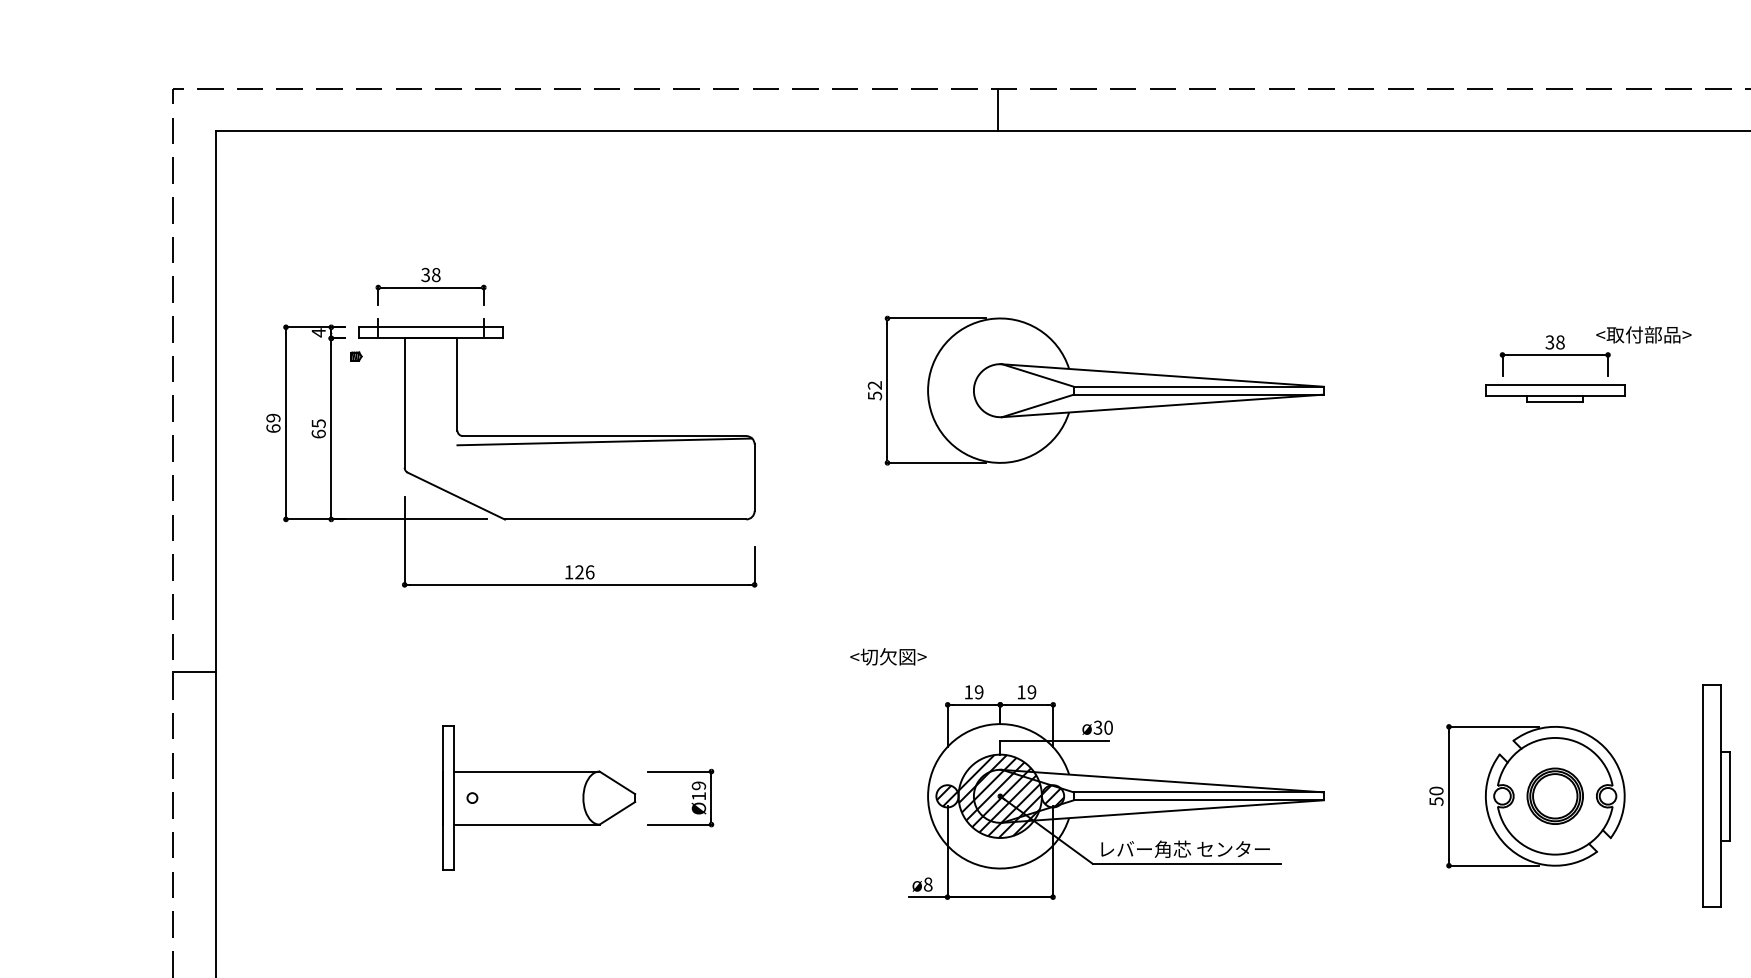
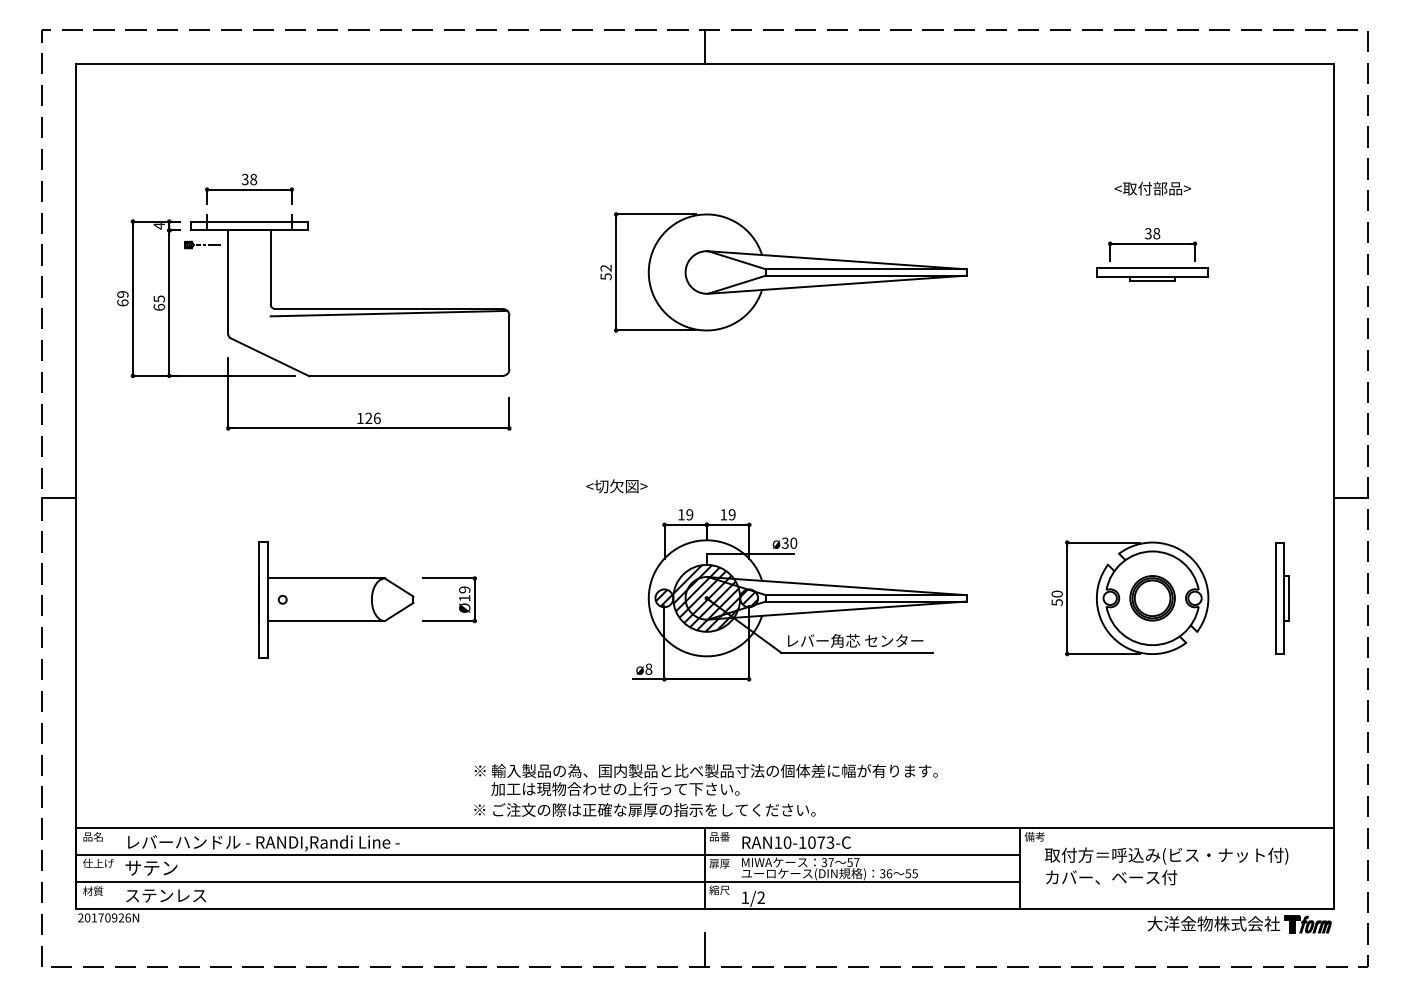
text: (1643, 334) -> (1152, 188), moved
line: (380, 357) -> (208, 245), added
part: (1716, 796) -> (1282, 598), size x0.62

